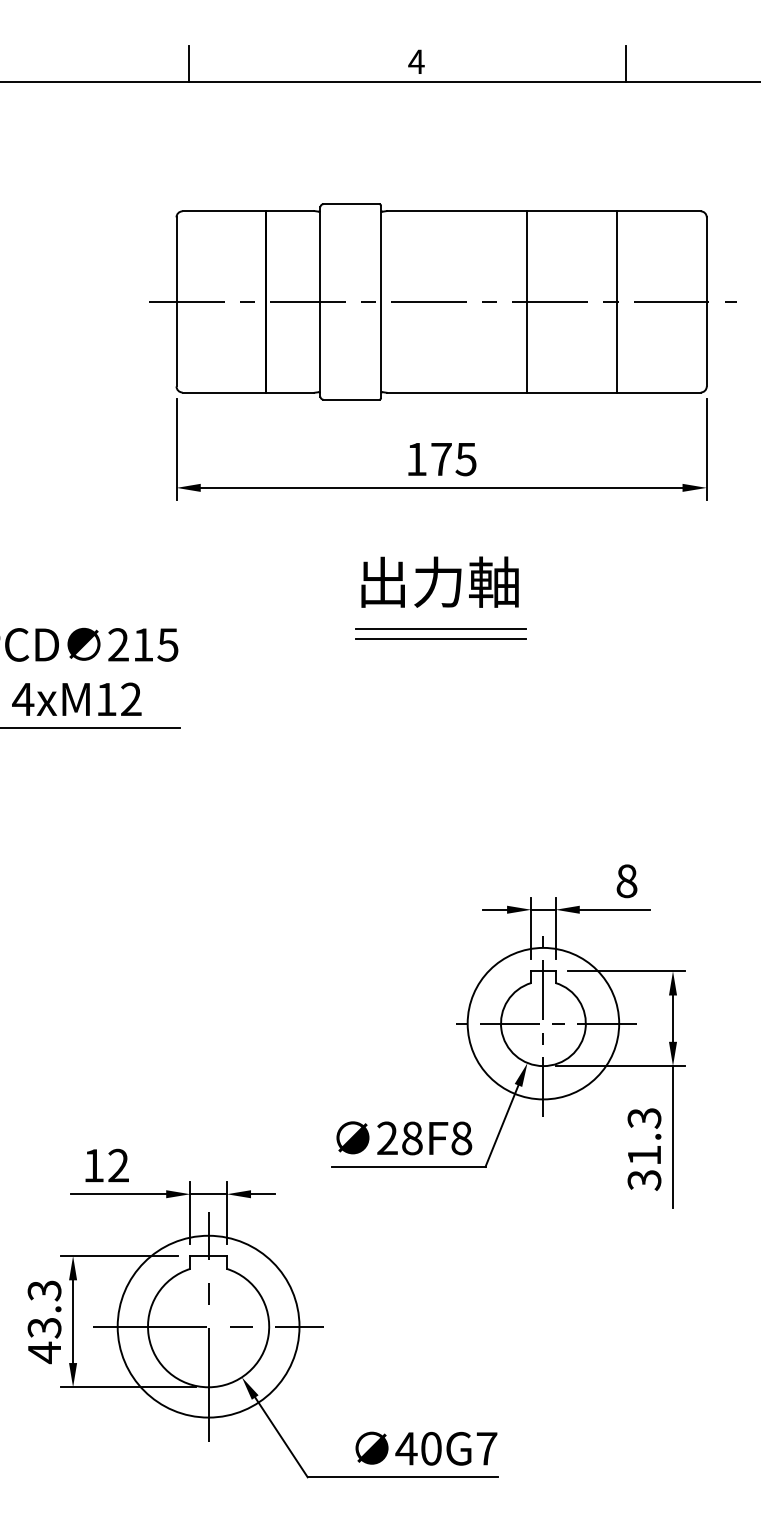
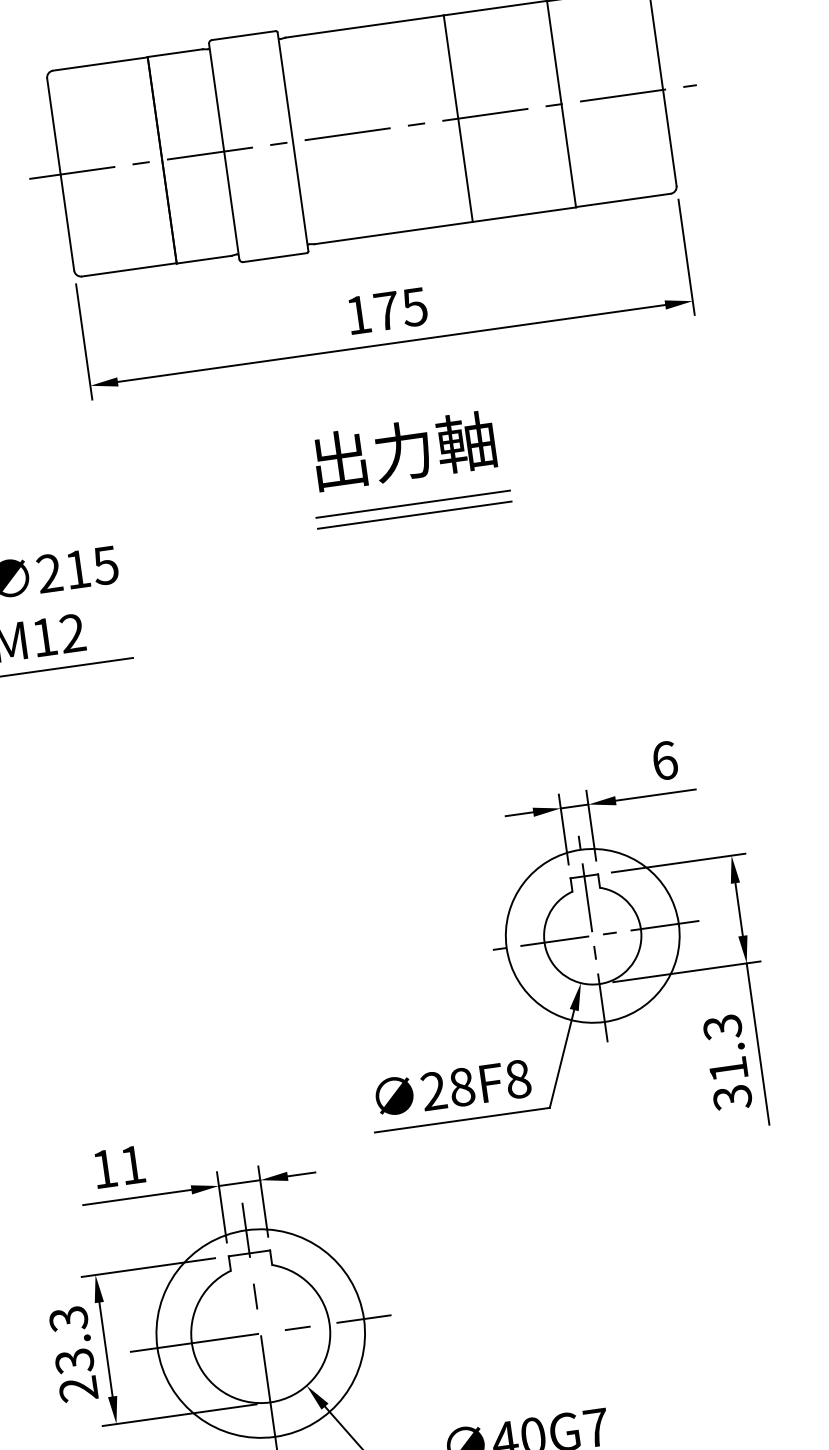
text: (626, 881) -> (664, 761), 8 -> 6
text: (118, 1165) -> (132, 1164), 12 -> 11
text: (43, 1352) -> (77, 1389), 43.3 -> 23.3

